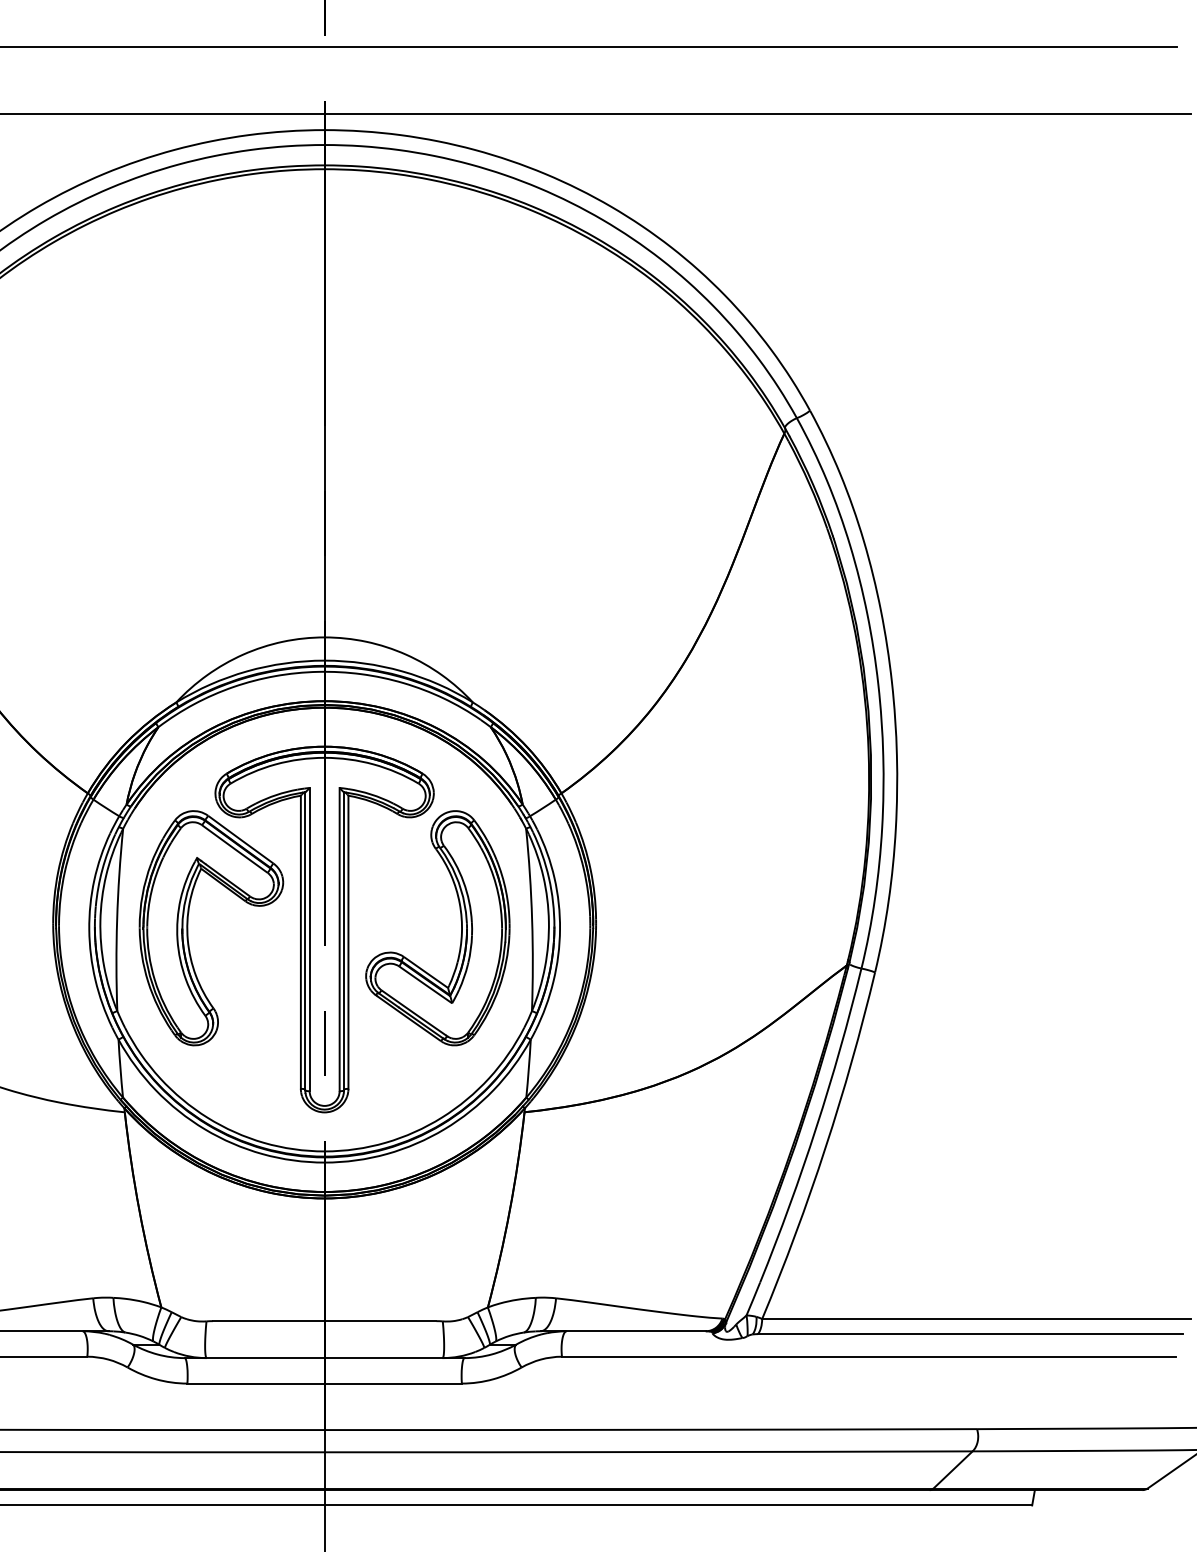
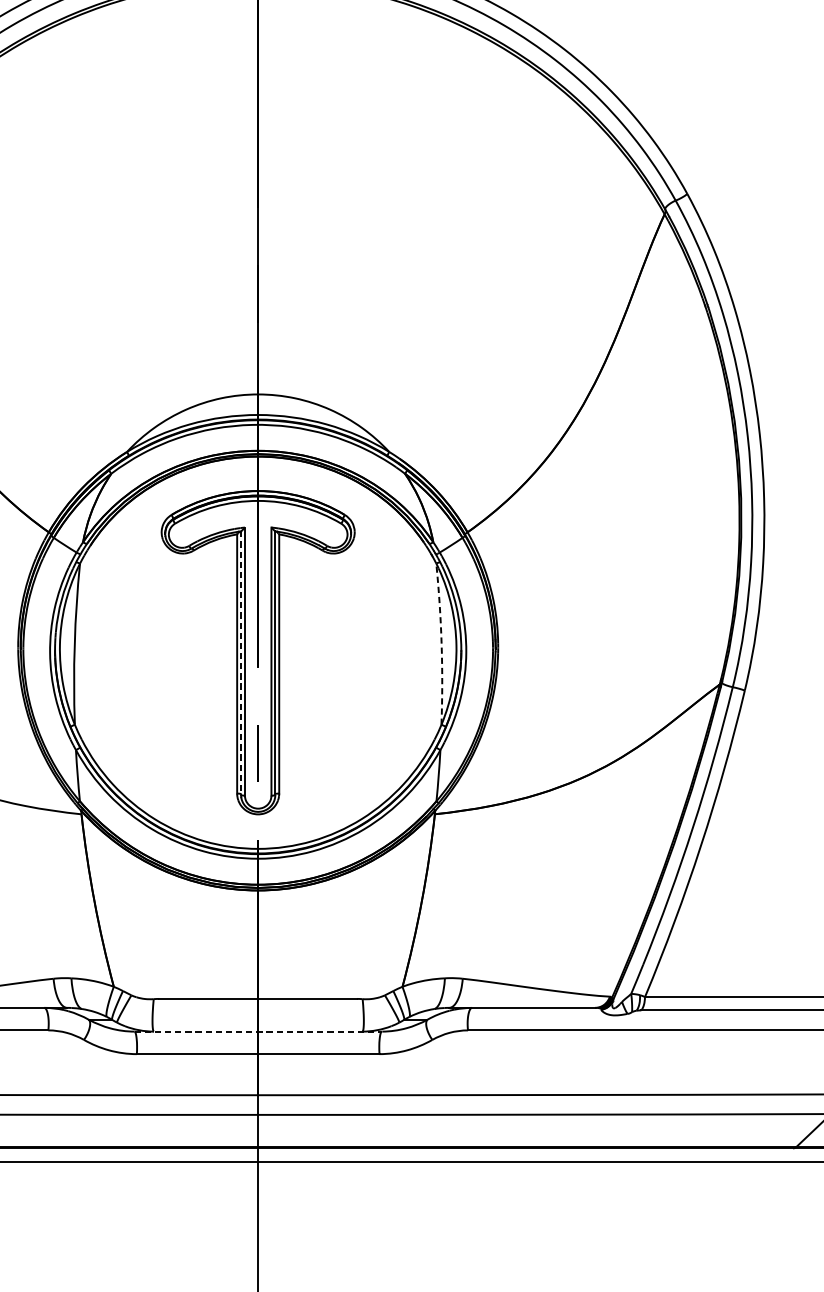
arc: (532, 919) -> (441, 643), solid -> dashed
part: (188, 928) -> (137, 651), removed
part: (461, 928) -> (379, 651), removed
line: (305, 941) -> (241, 663), solid -> dashed
line: (325, 1358) -> (258, 1031), solid -> dashed

